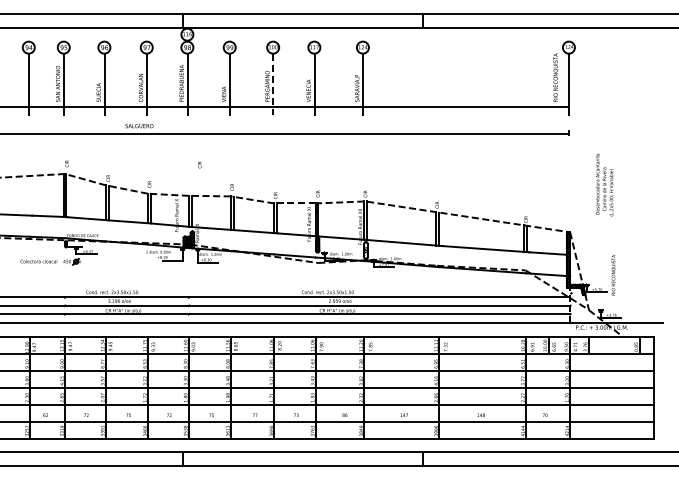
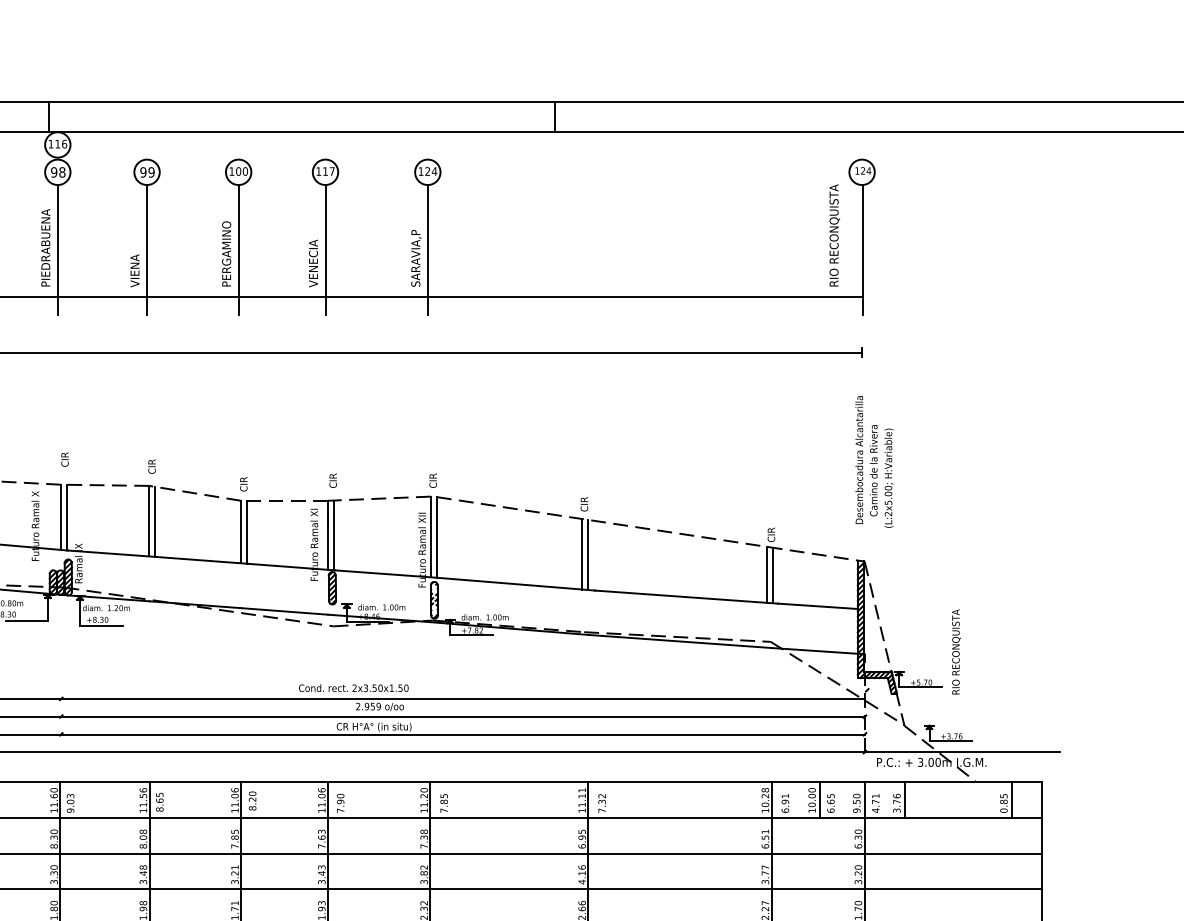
line: (273, 84) -> (239, 250), dashed -> solid
text: (199, 164) -> (64, 458), moved
text: (604, 184) -> (873, 460), moved

